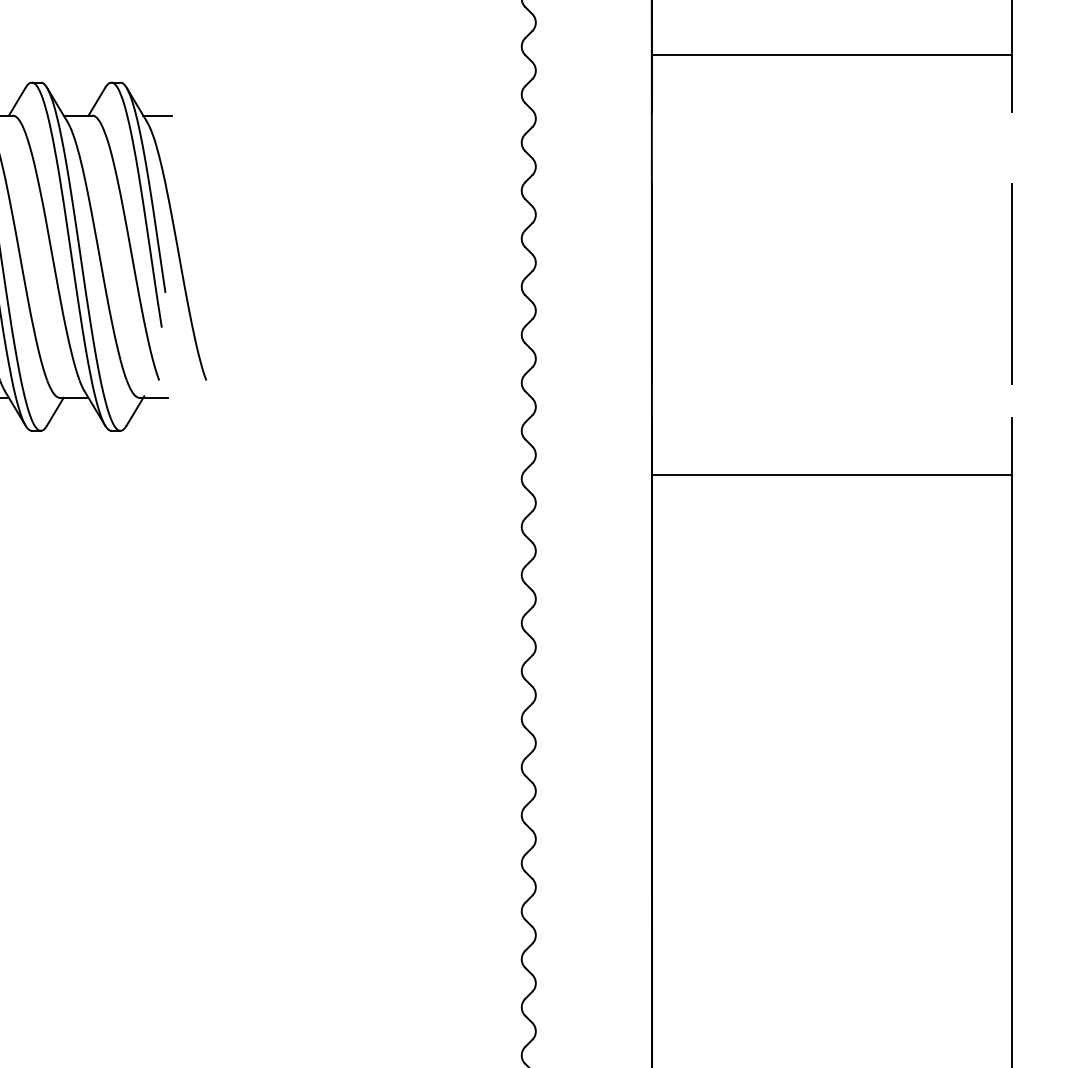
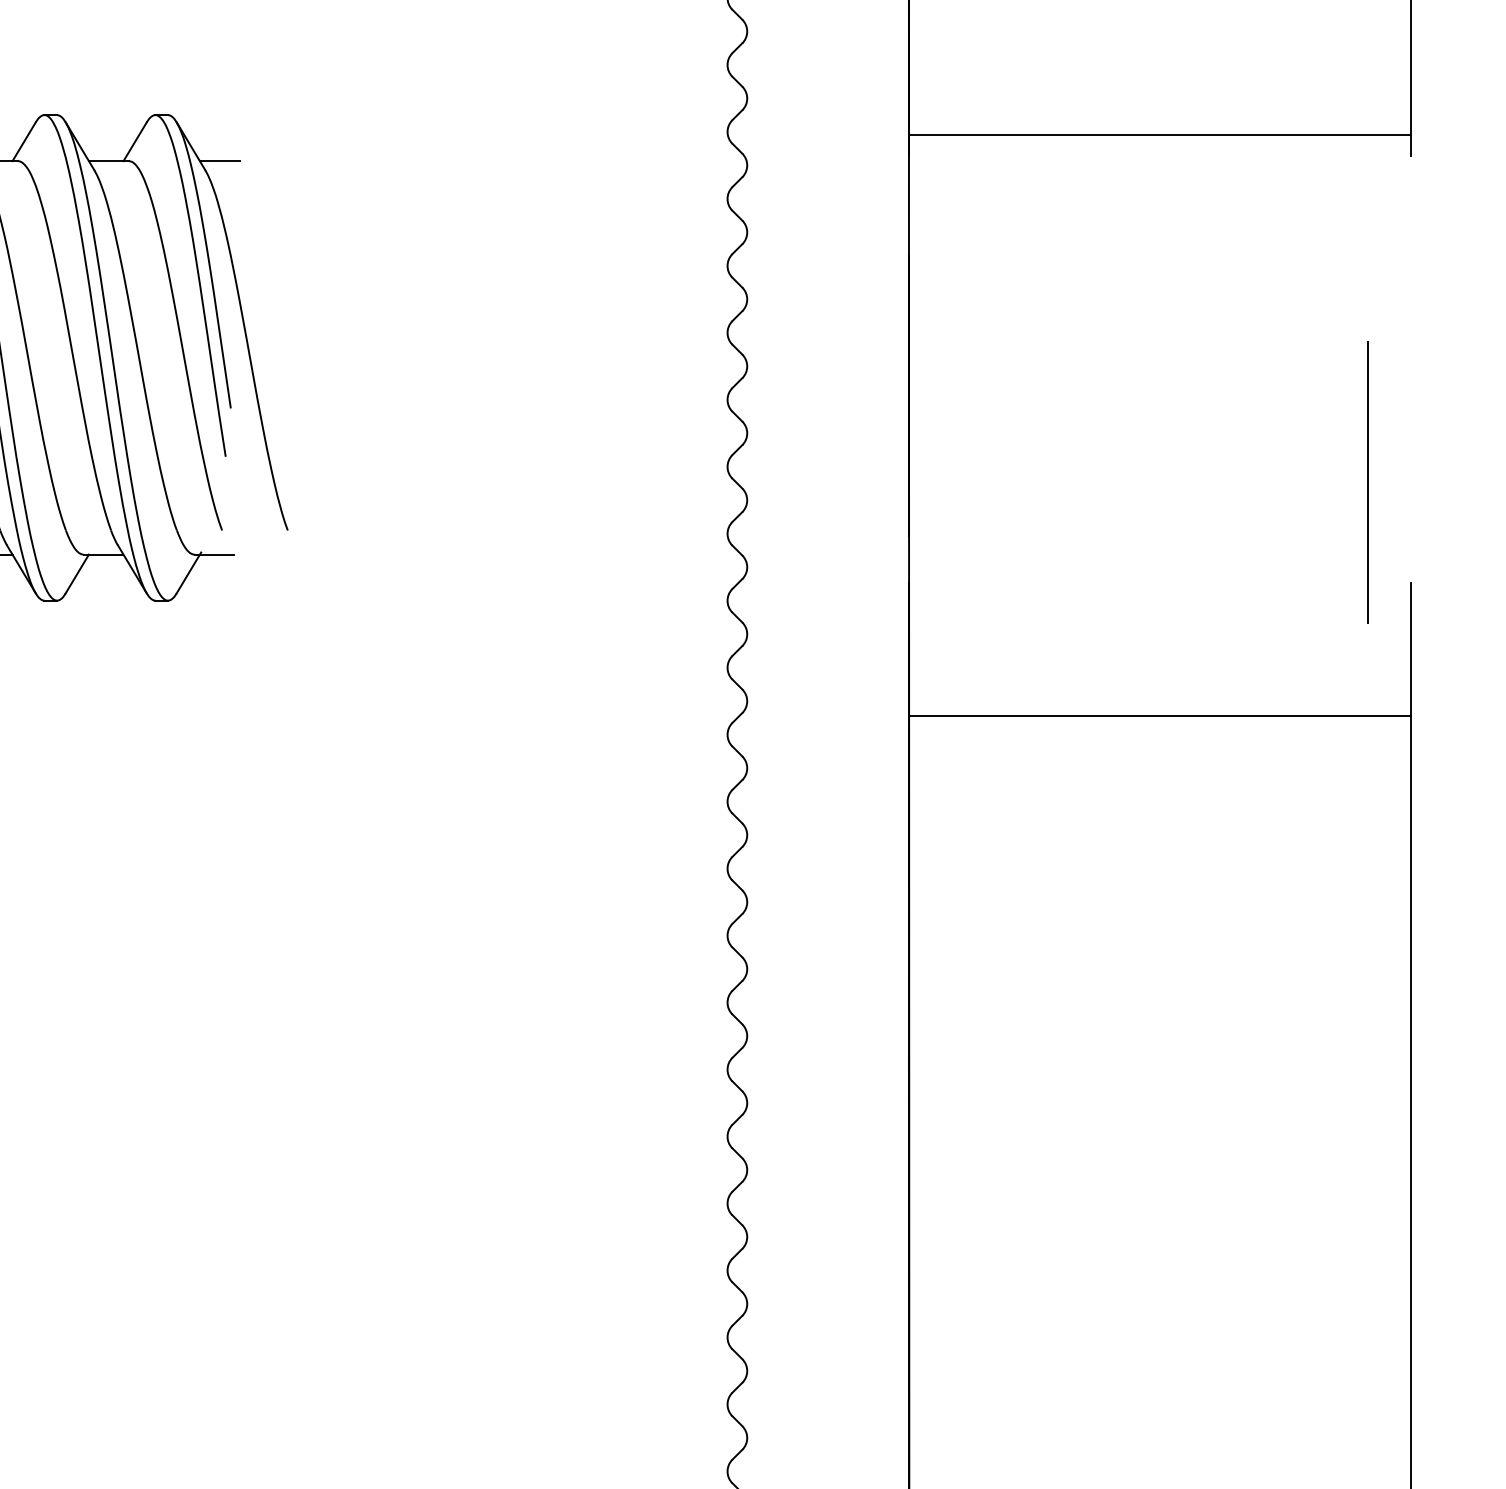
line: (831, 55) -> (1159, 135), moved
line: (1011, 283) -> (1367, 481), moved
line: (831, 475) -> (1159, 715), moved

